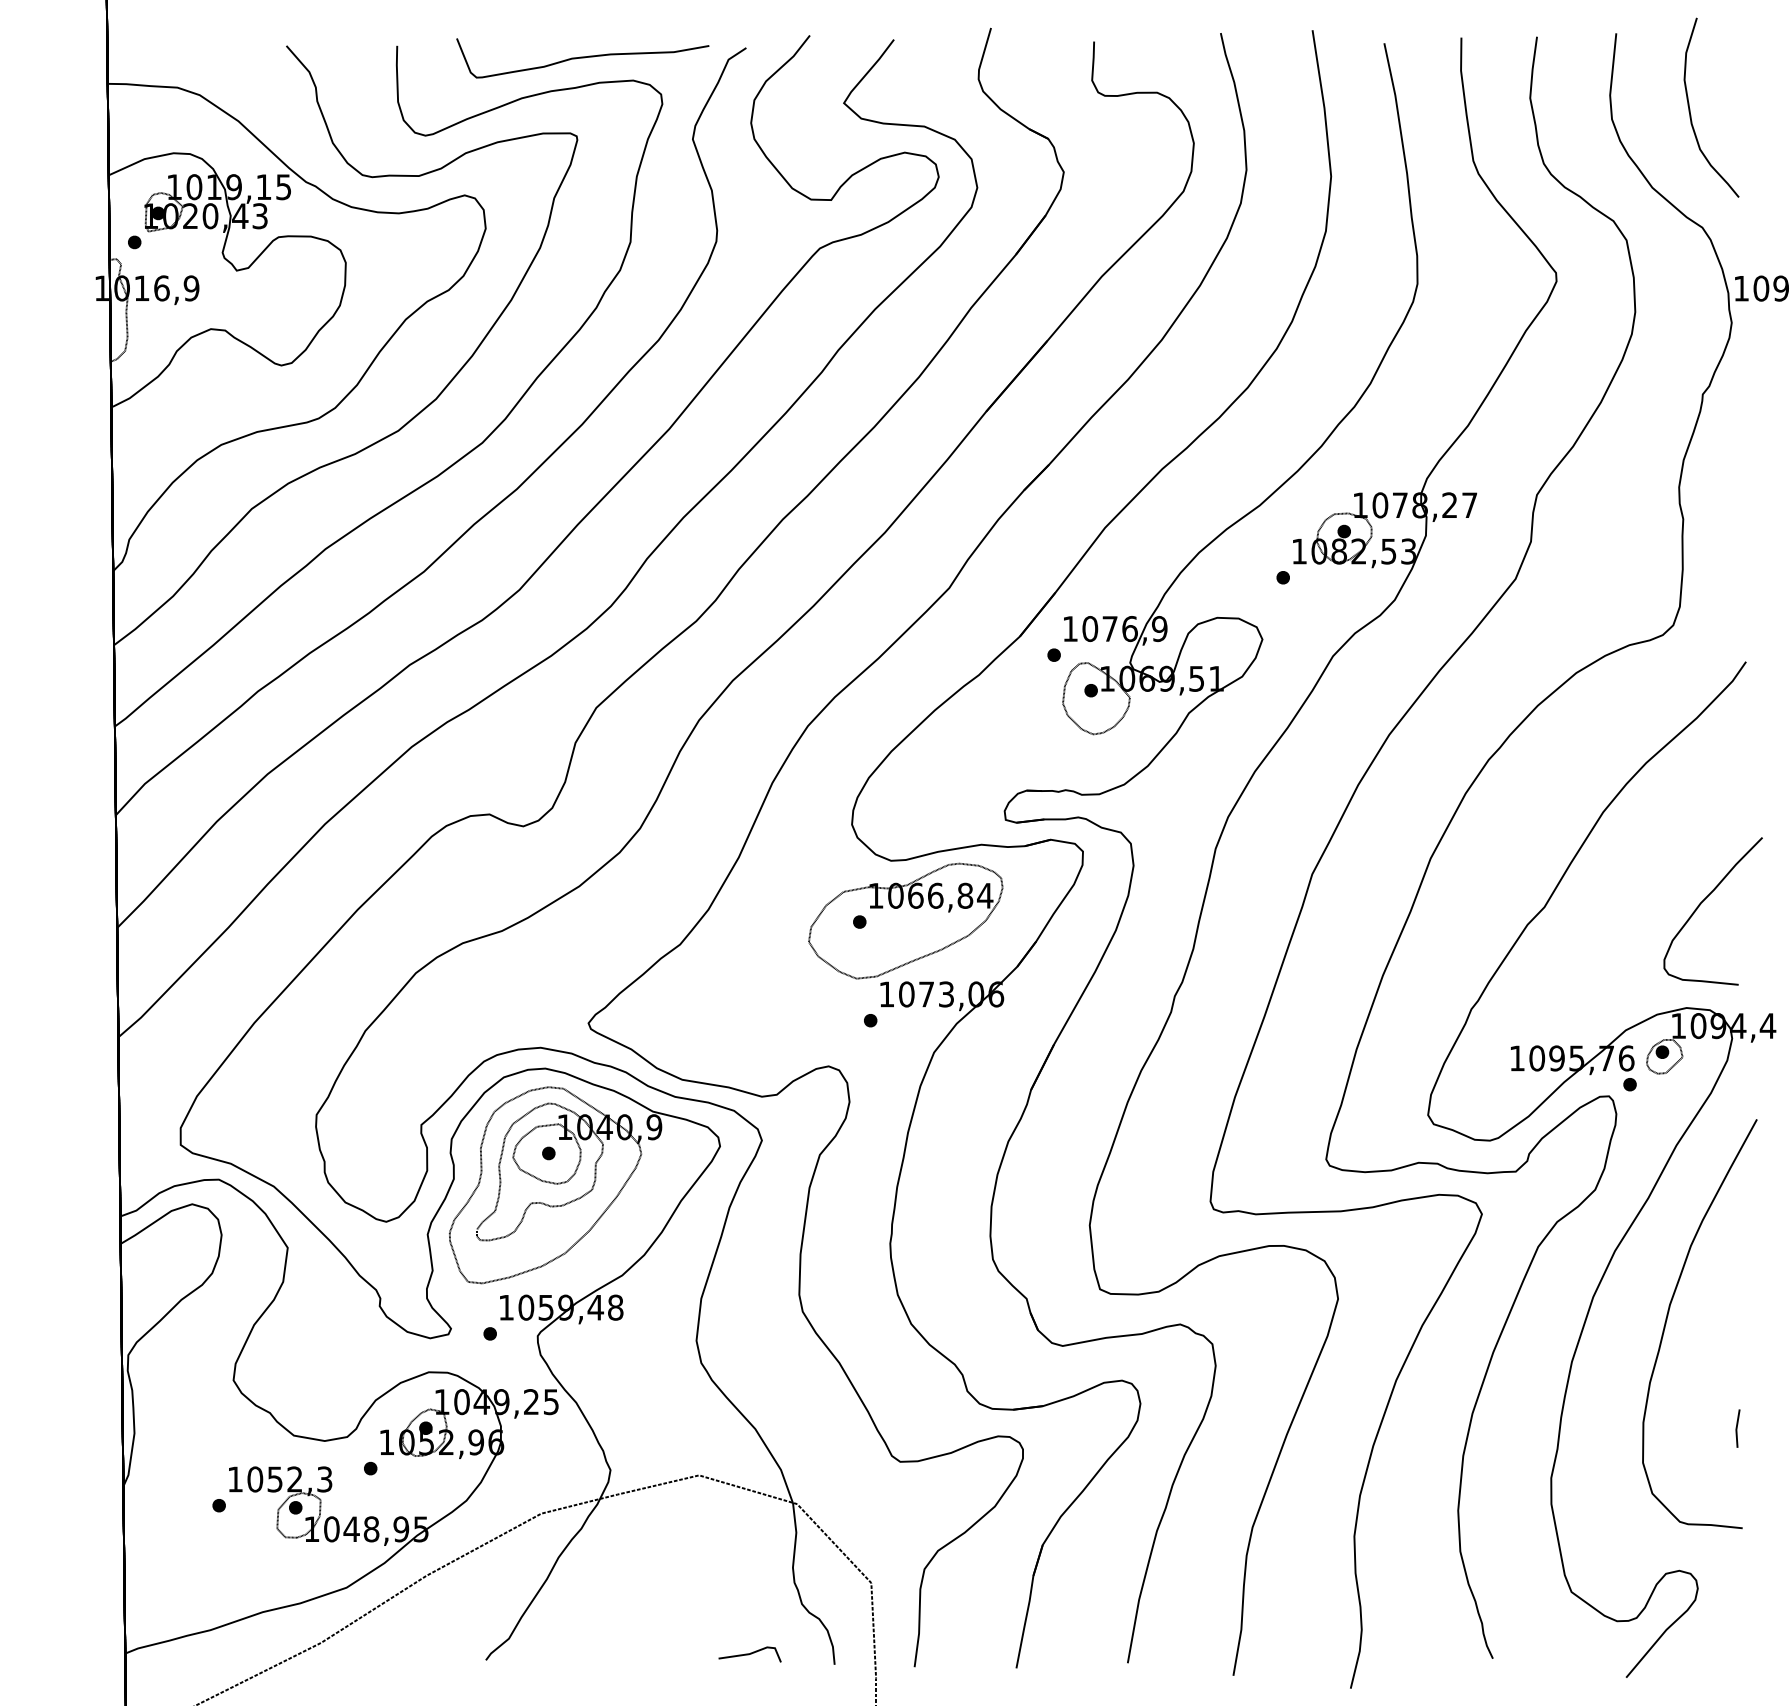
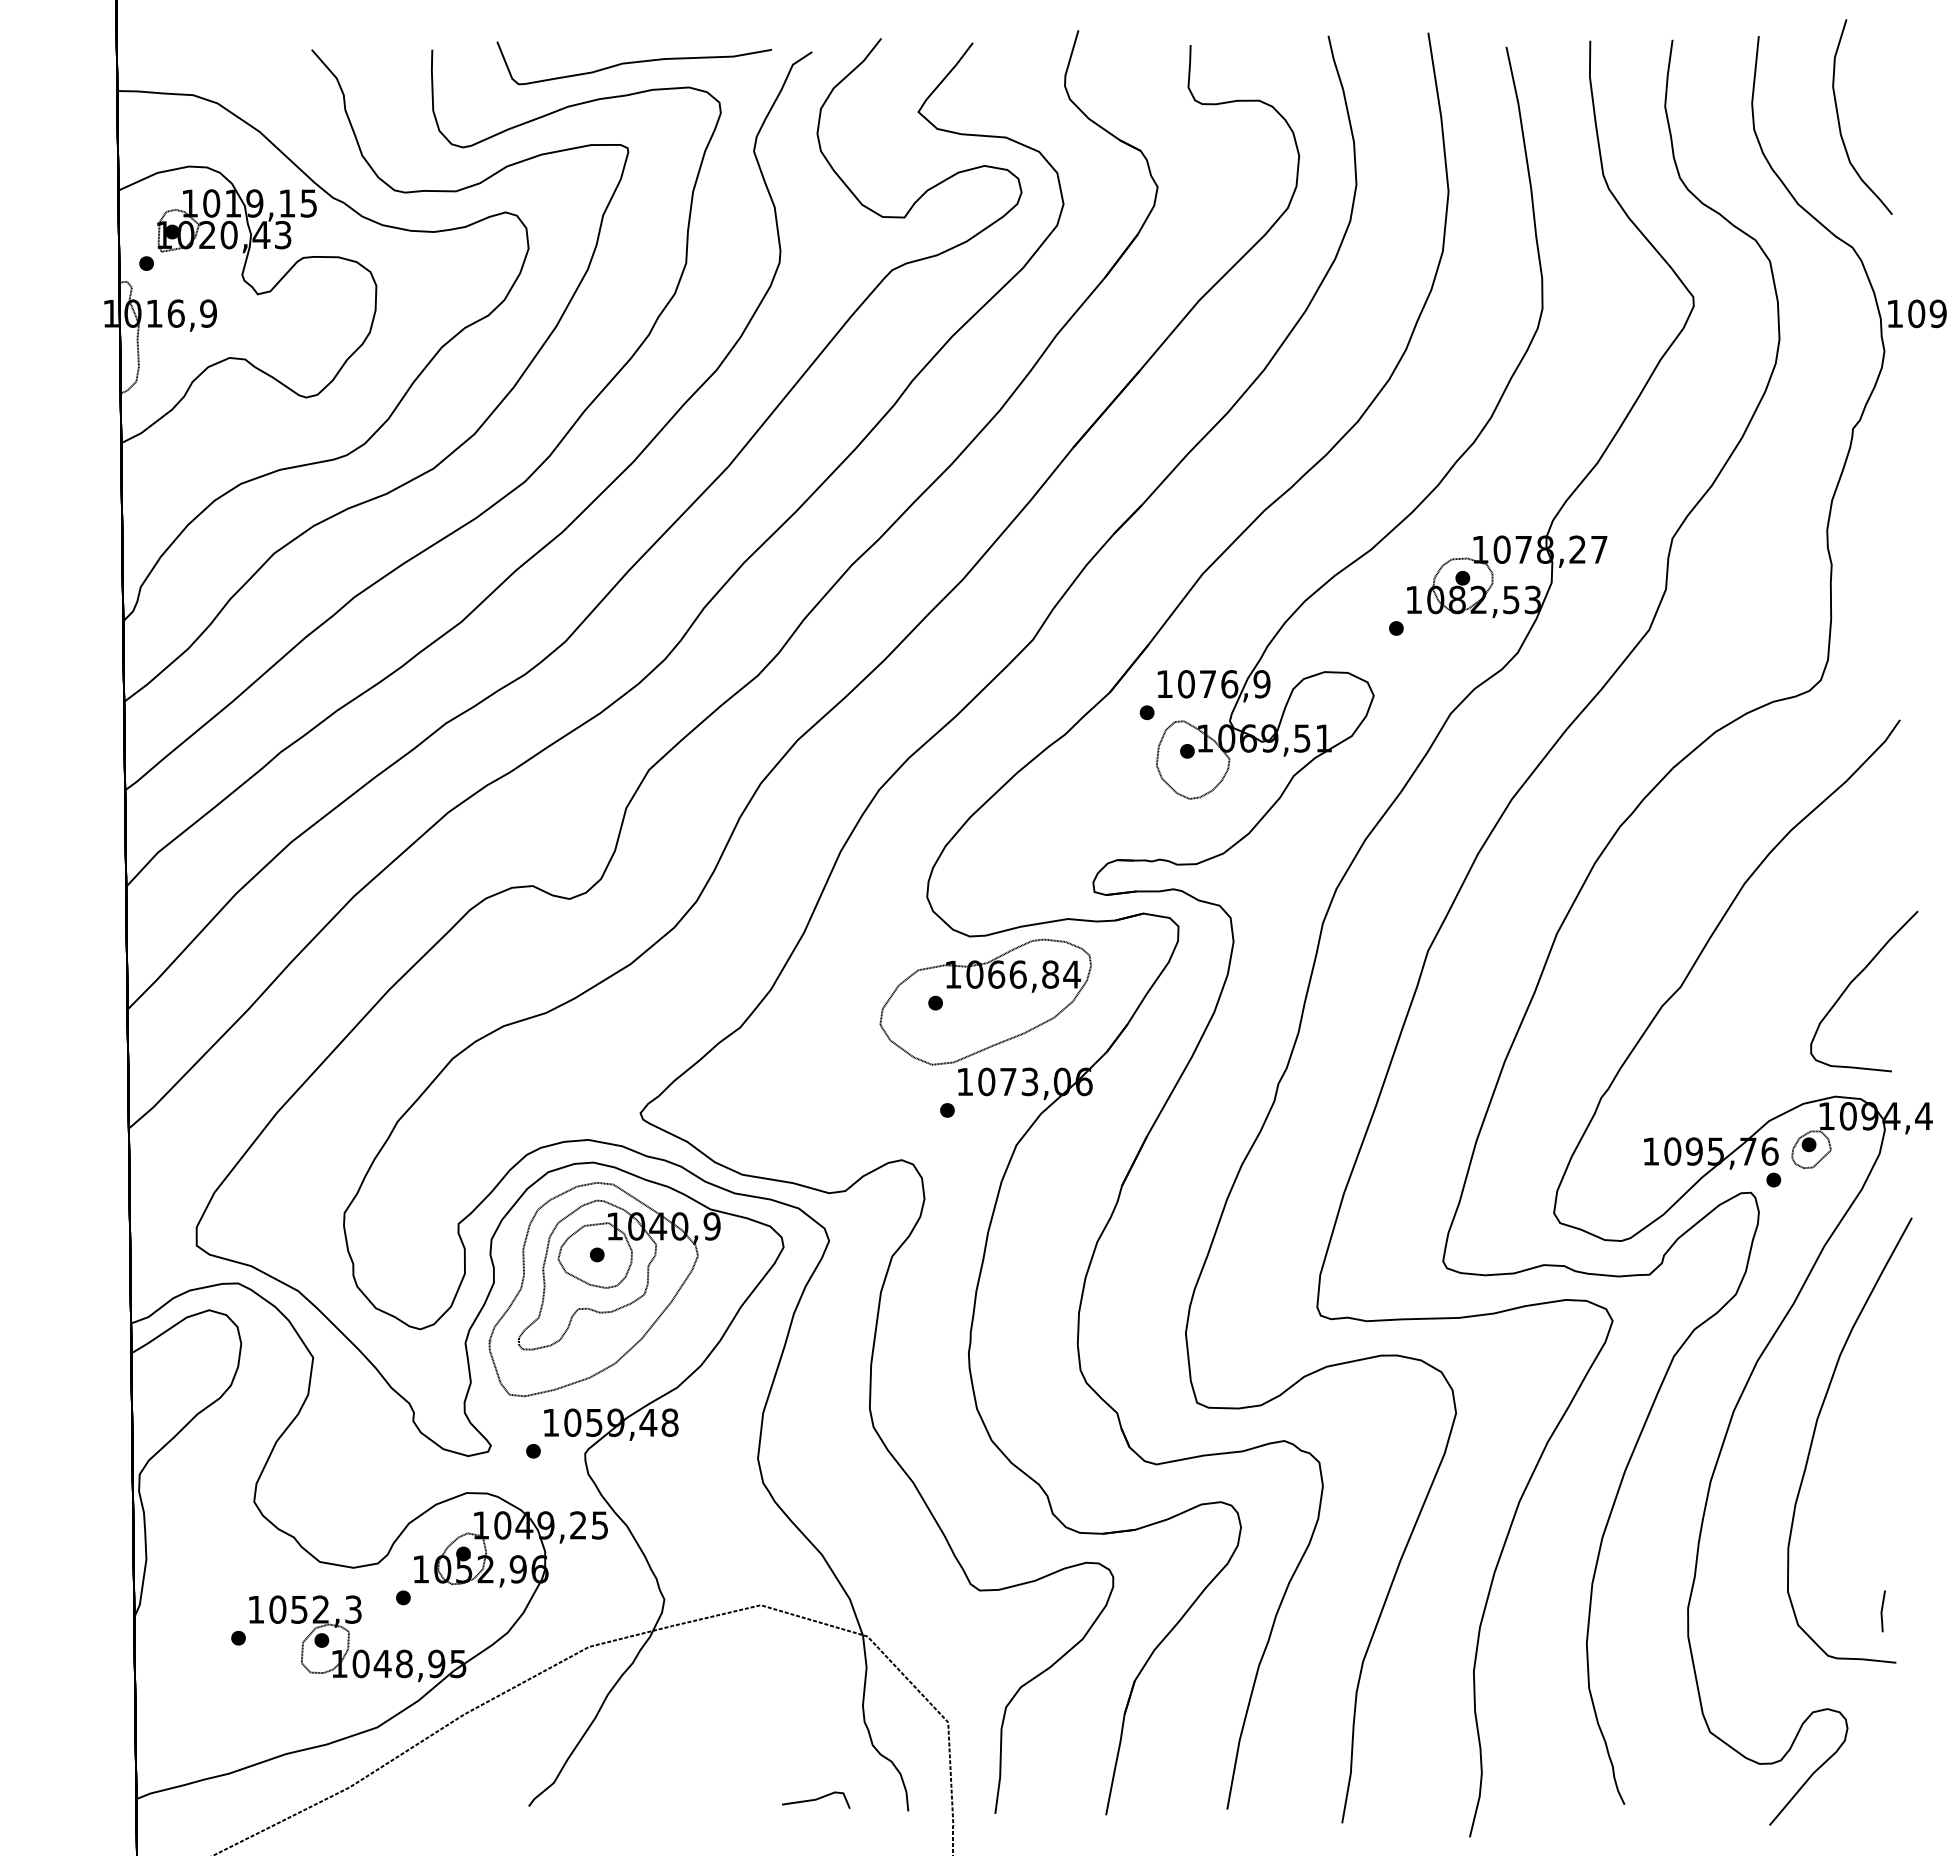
part: (1737, 1428) -> (1882, 1611), moved

